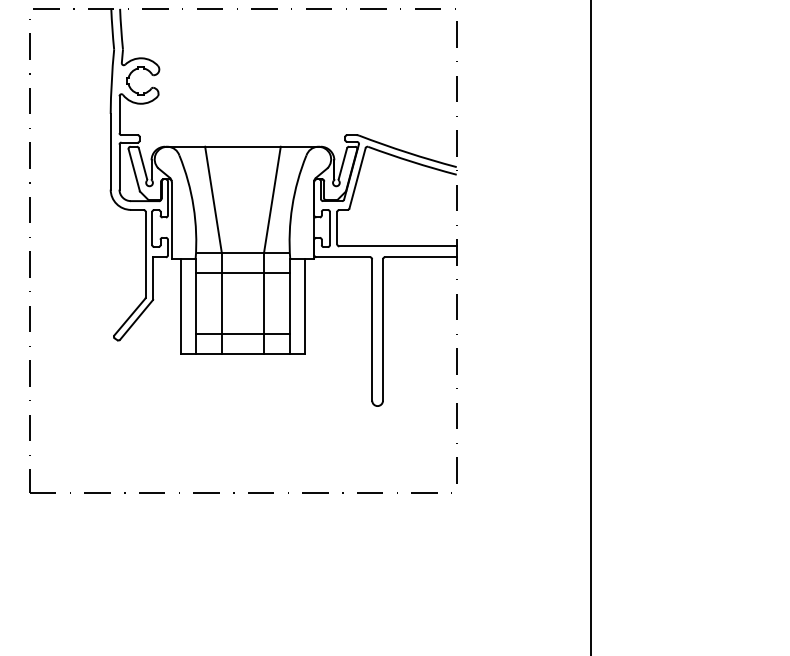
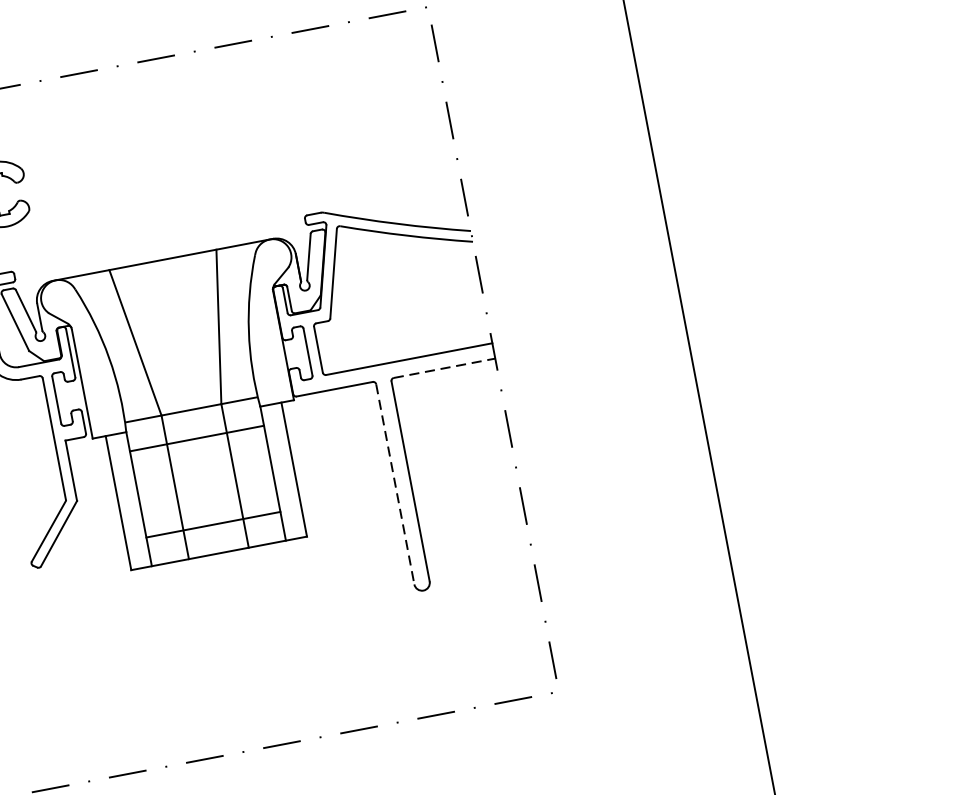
line: (420, 257) -> (444, 368), solid -> dashed
line: (372, 329) -> (395, 483), solid -> dashed

